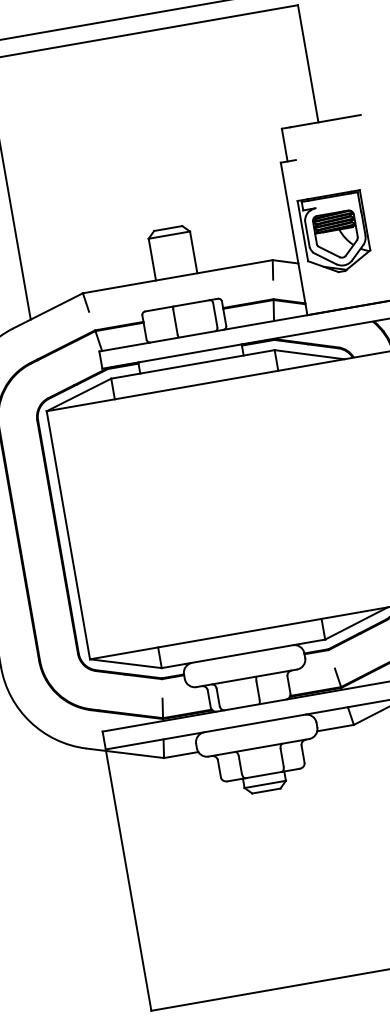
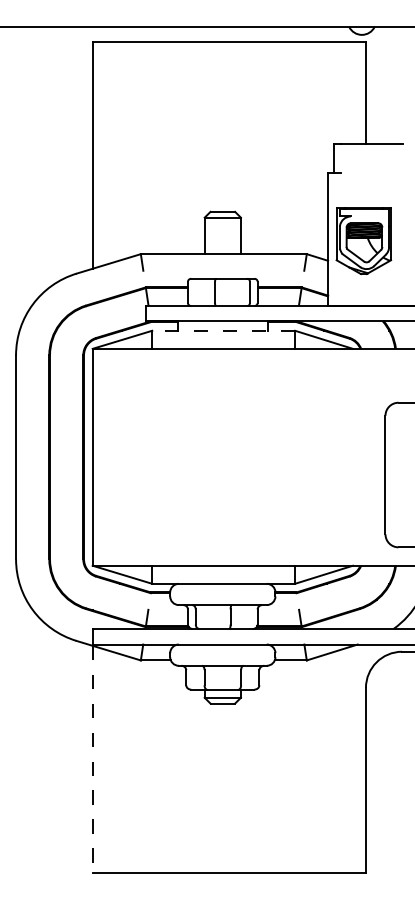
line: (192, 364) -> (223, 330), solid -> dashed
line: (128, 881) -> (92, 759), solid -> dashed

